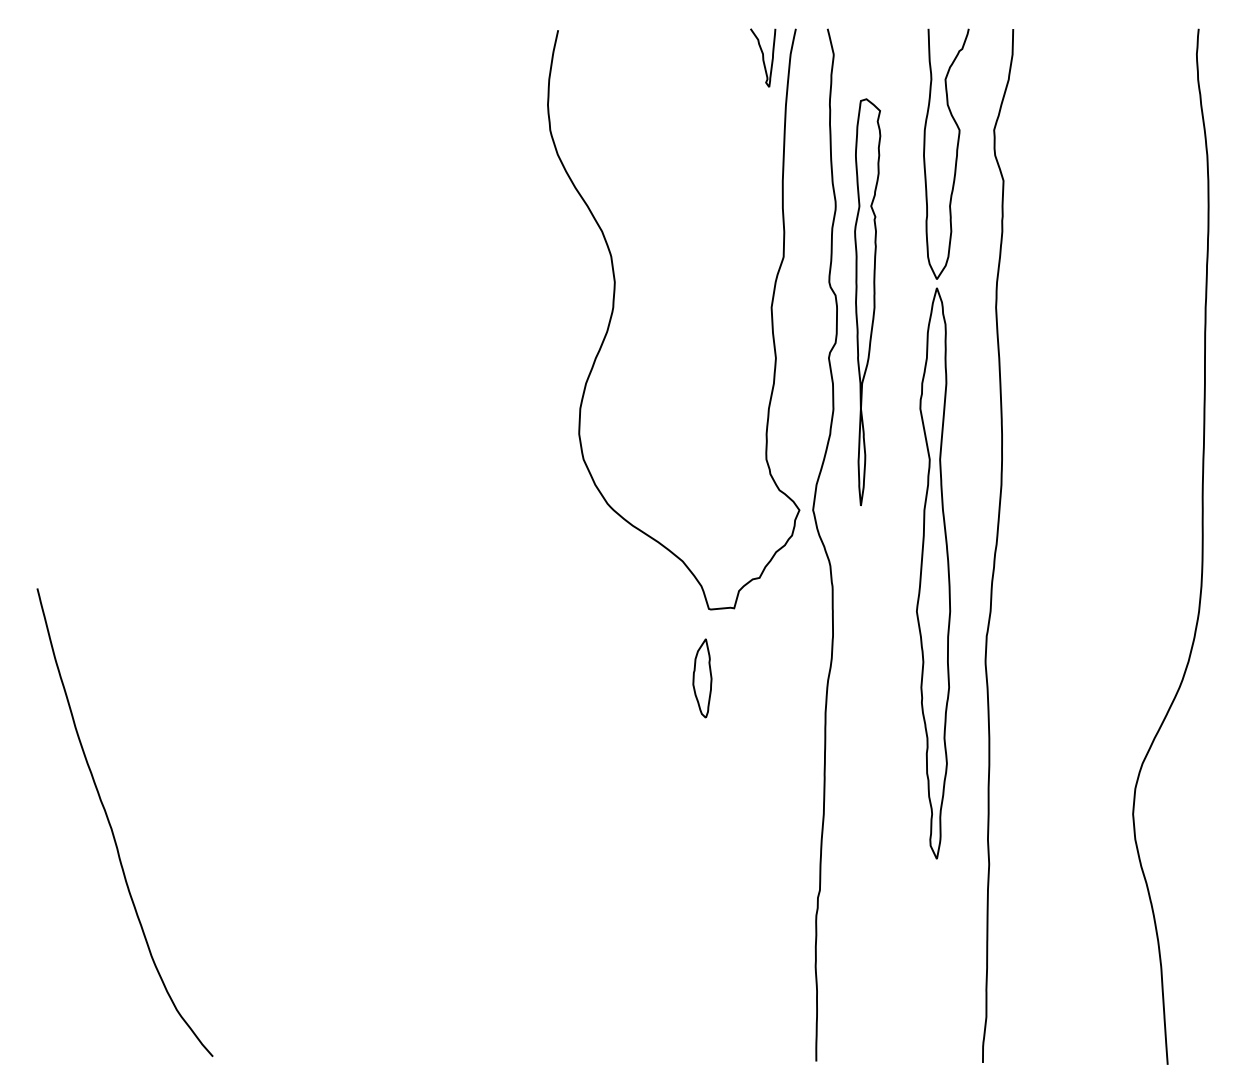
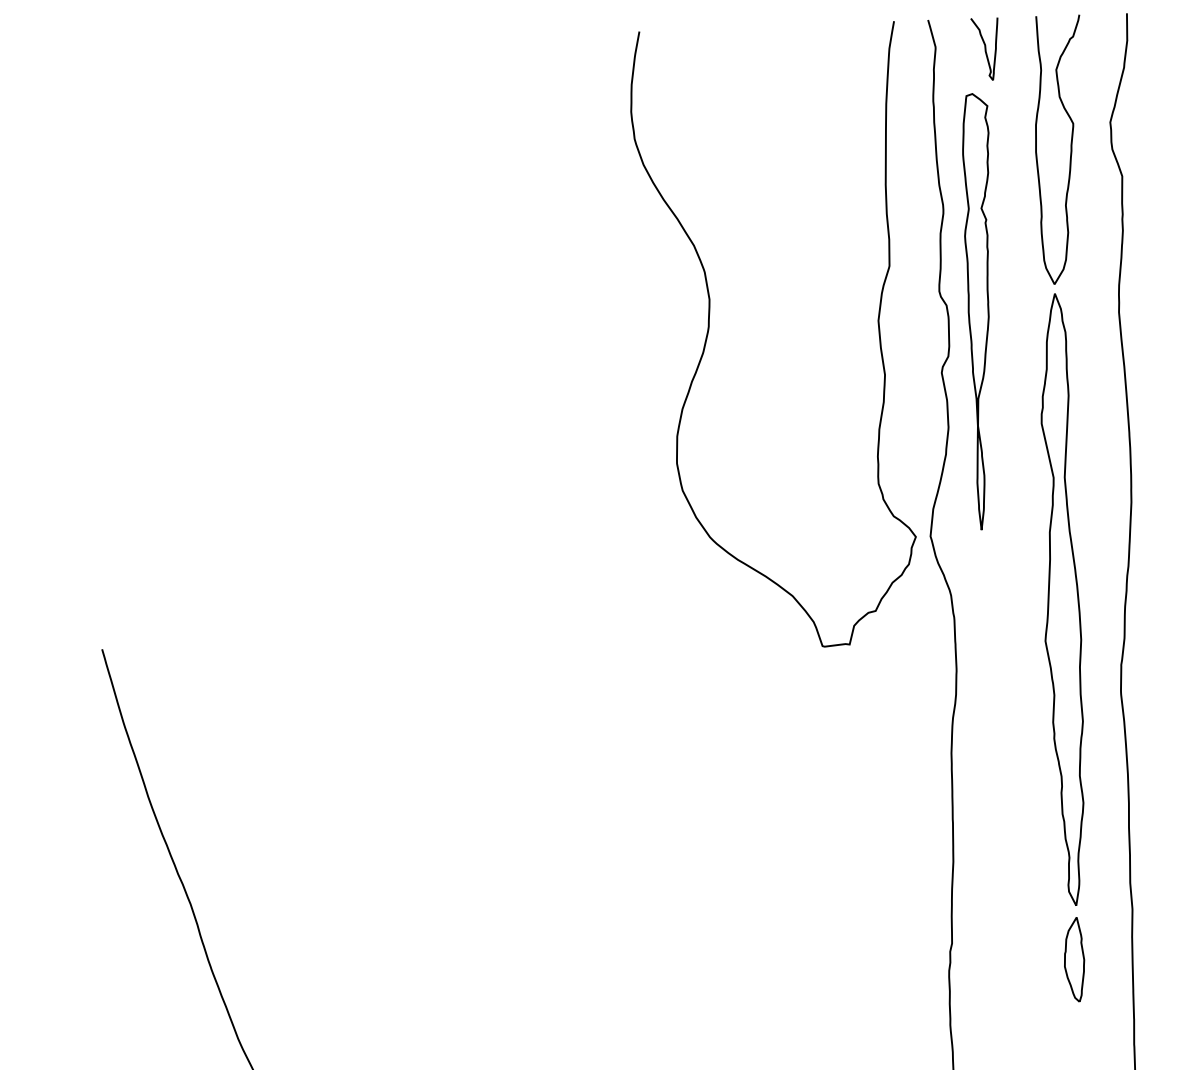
curve: (763, 57) -> (985, 48), moved
part: (702, 678) -> (1074, 959), moved

